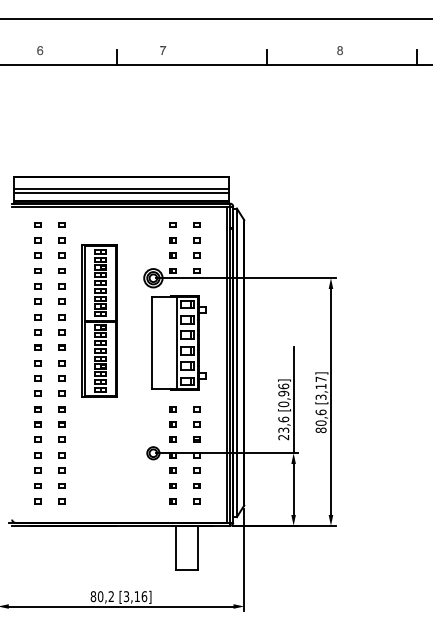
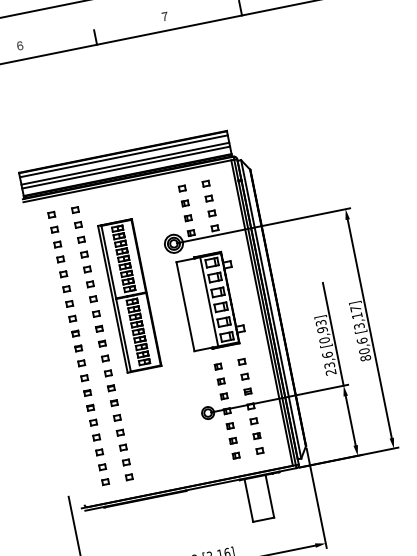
part: (163, 50) -> (165, 16), moved
line: (120, 181) -> (123, 156), added
text: (283, 386) -> (320, 323), [0,96] -> [0,93]

